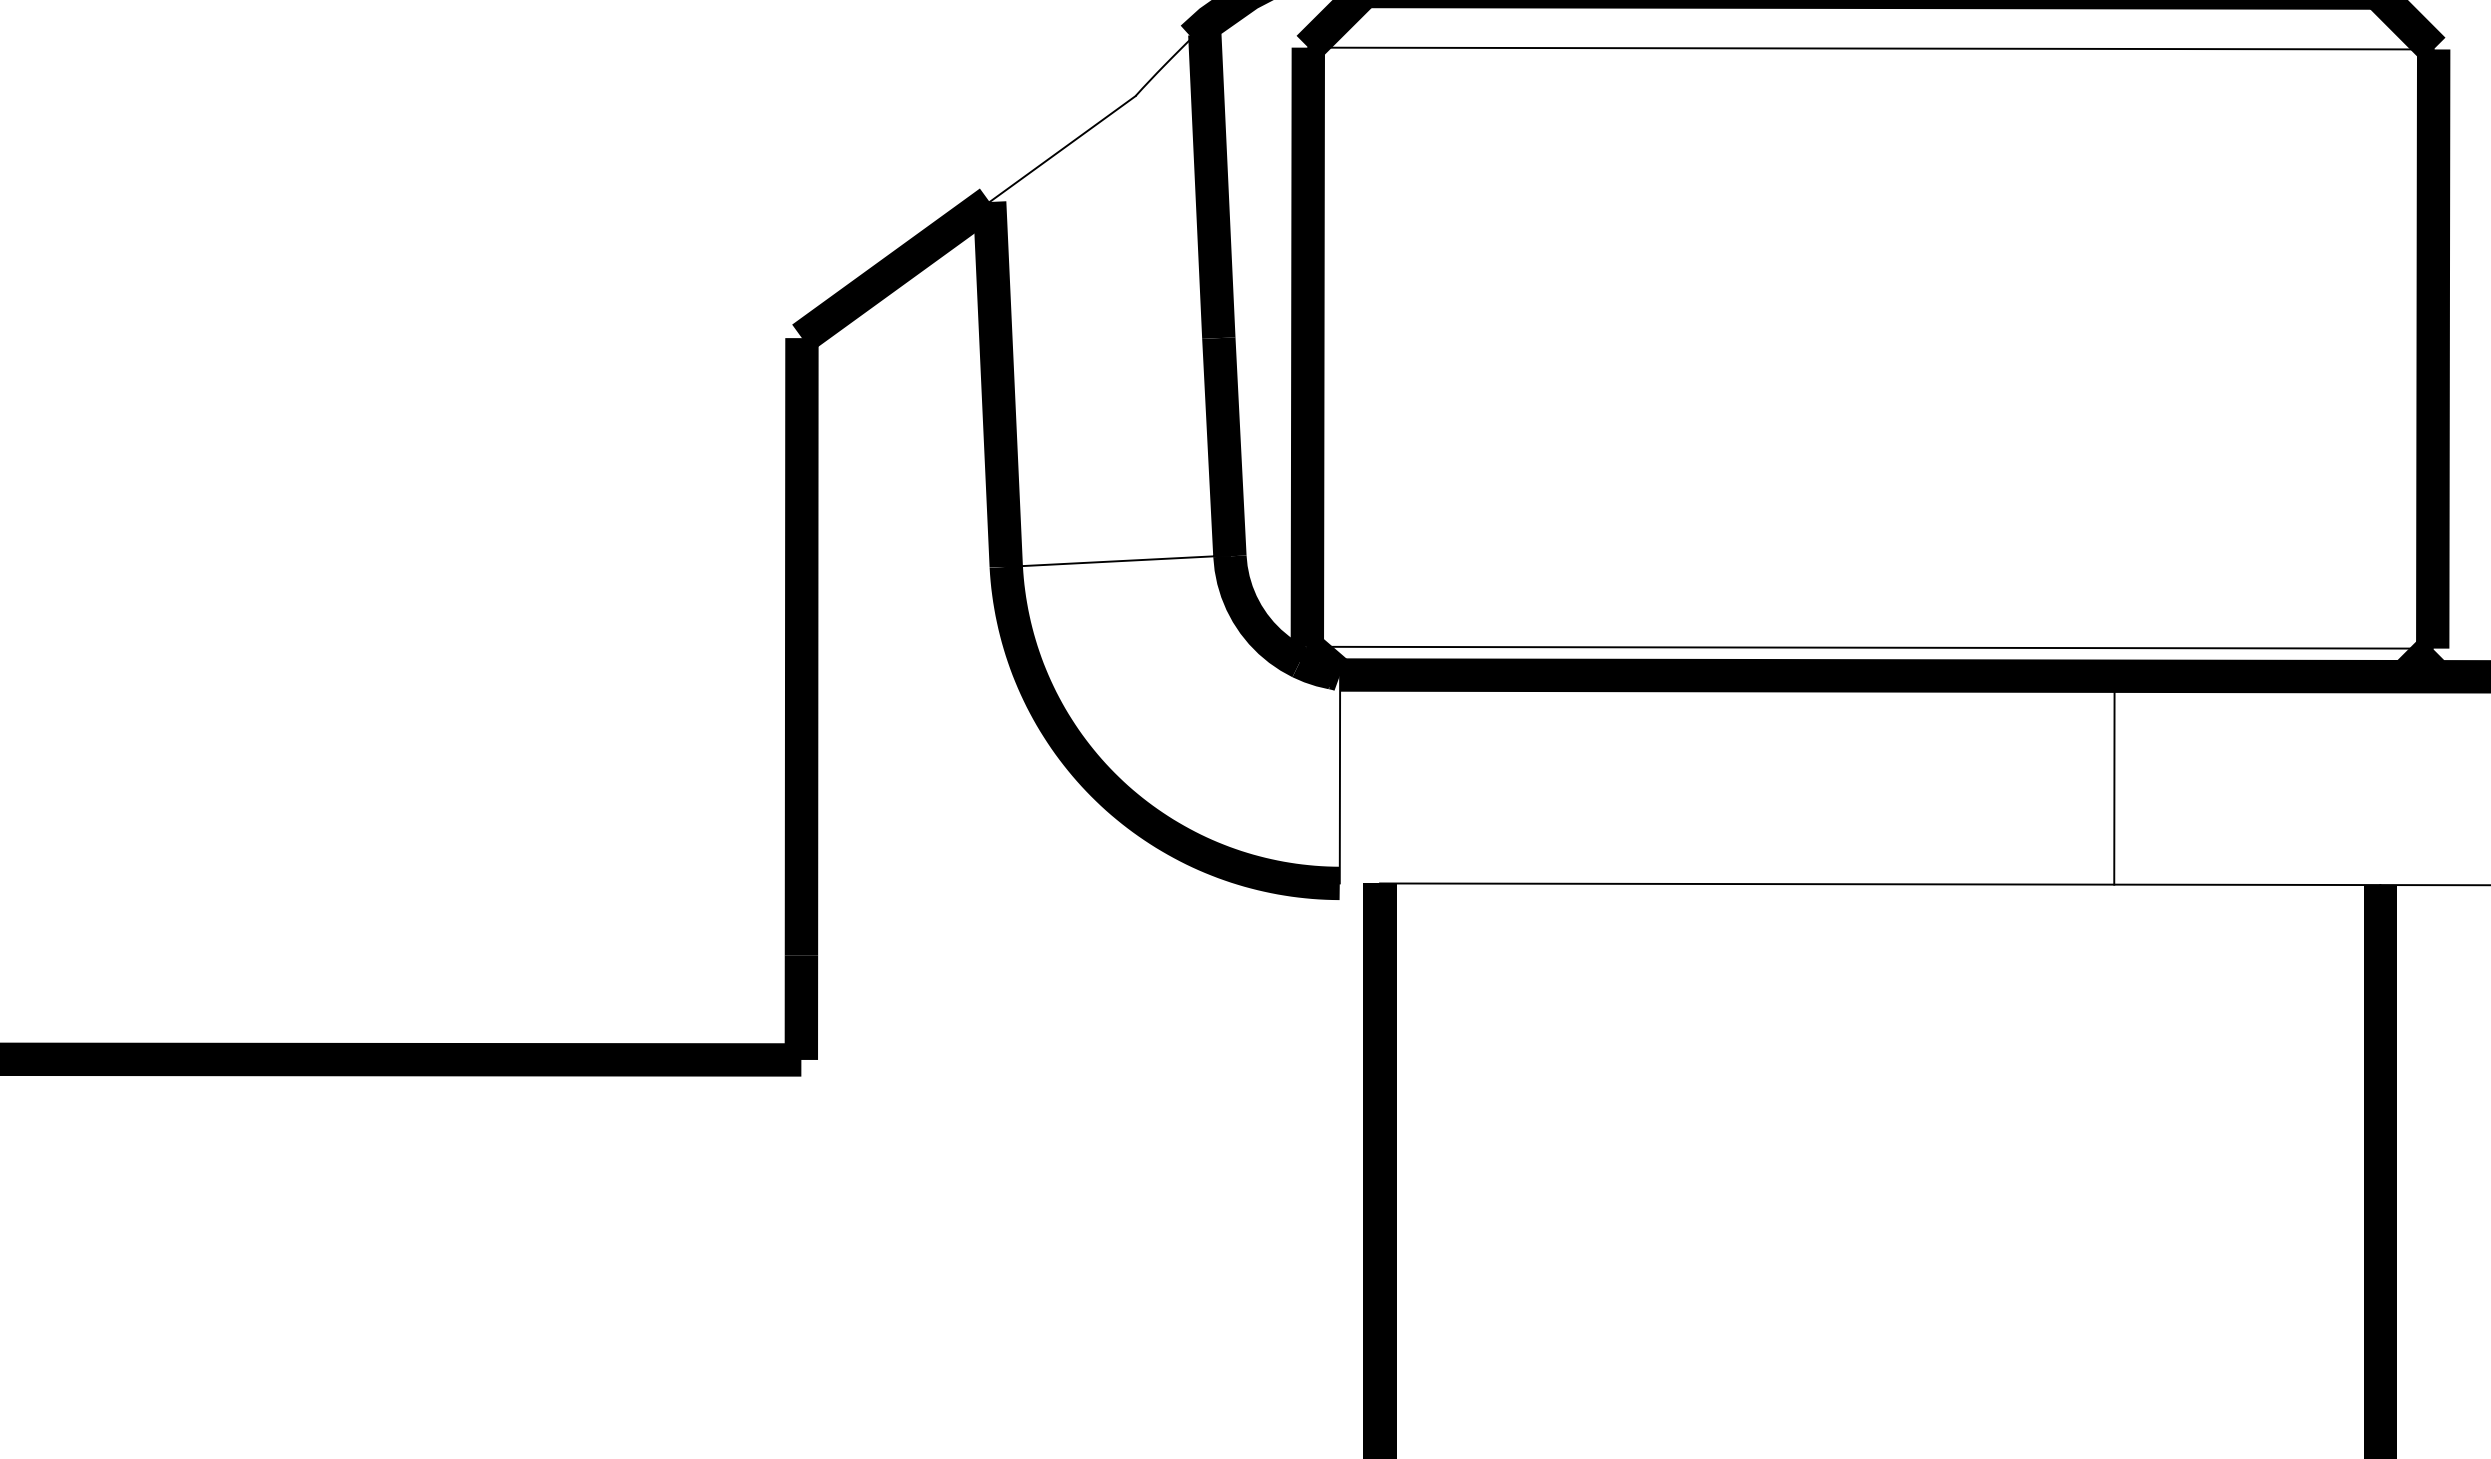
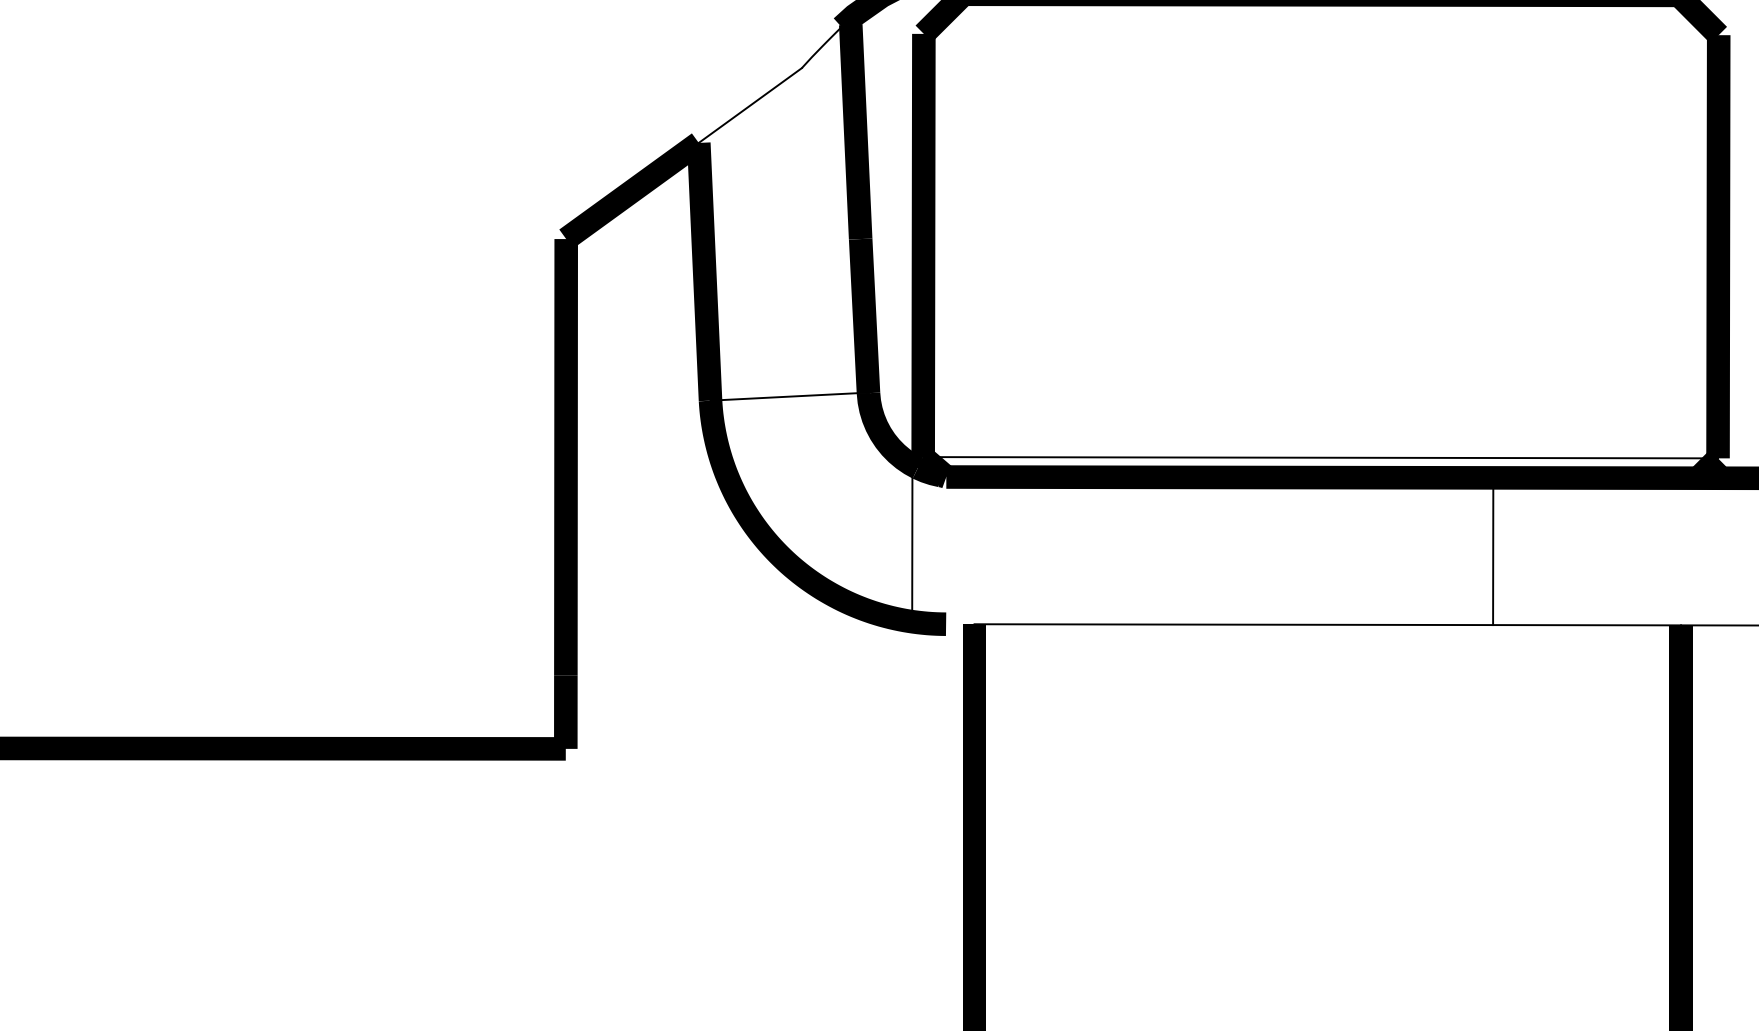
line: (1870, 48) -> (1320, 34), removed
line: (1339, 779) -> (911, 550), moved

